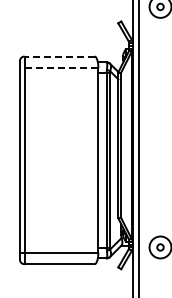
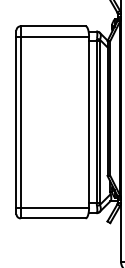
line: (59, 56) -> (53, 26), dashed -> solid
line: (58, 68) -> (52, 37), dashed -> solid

